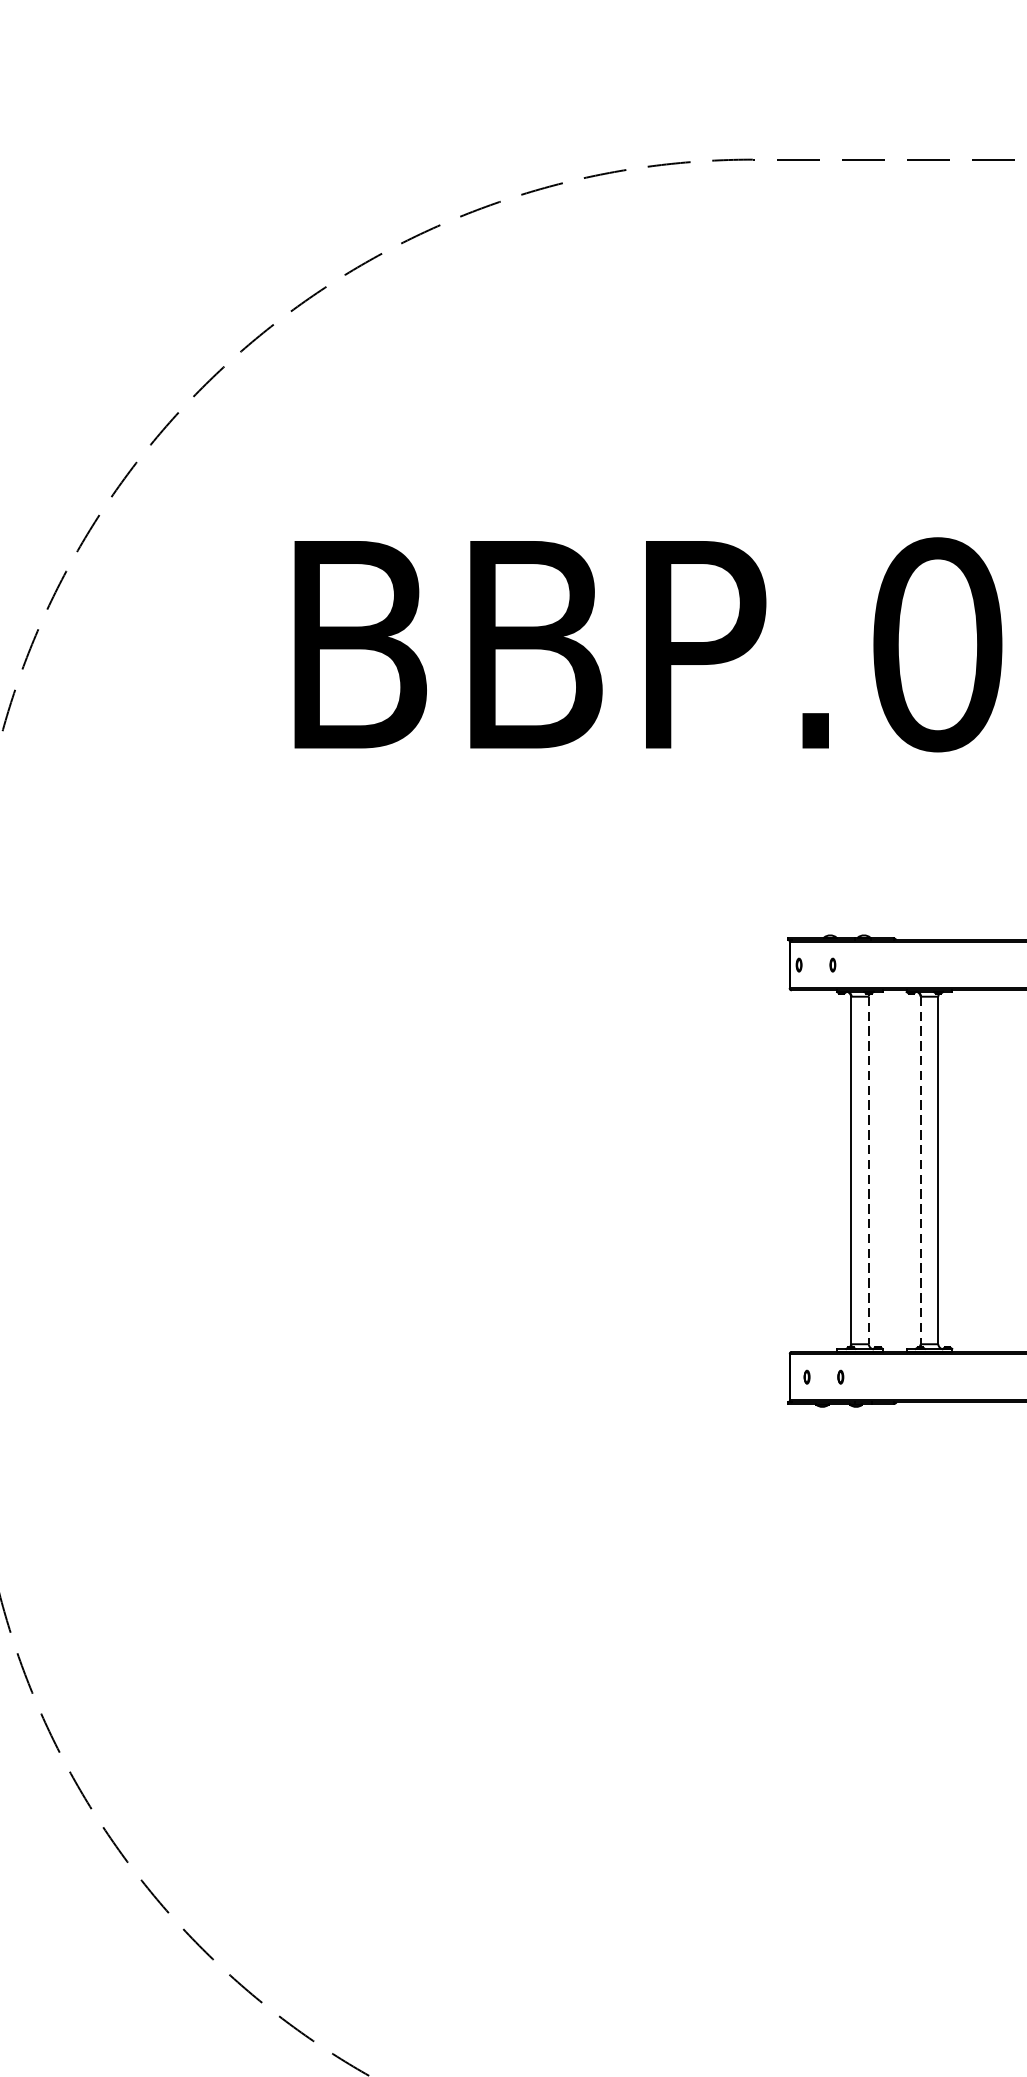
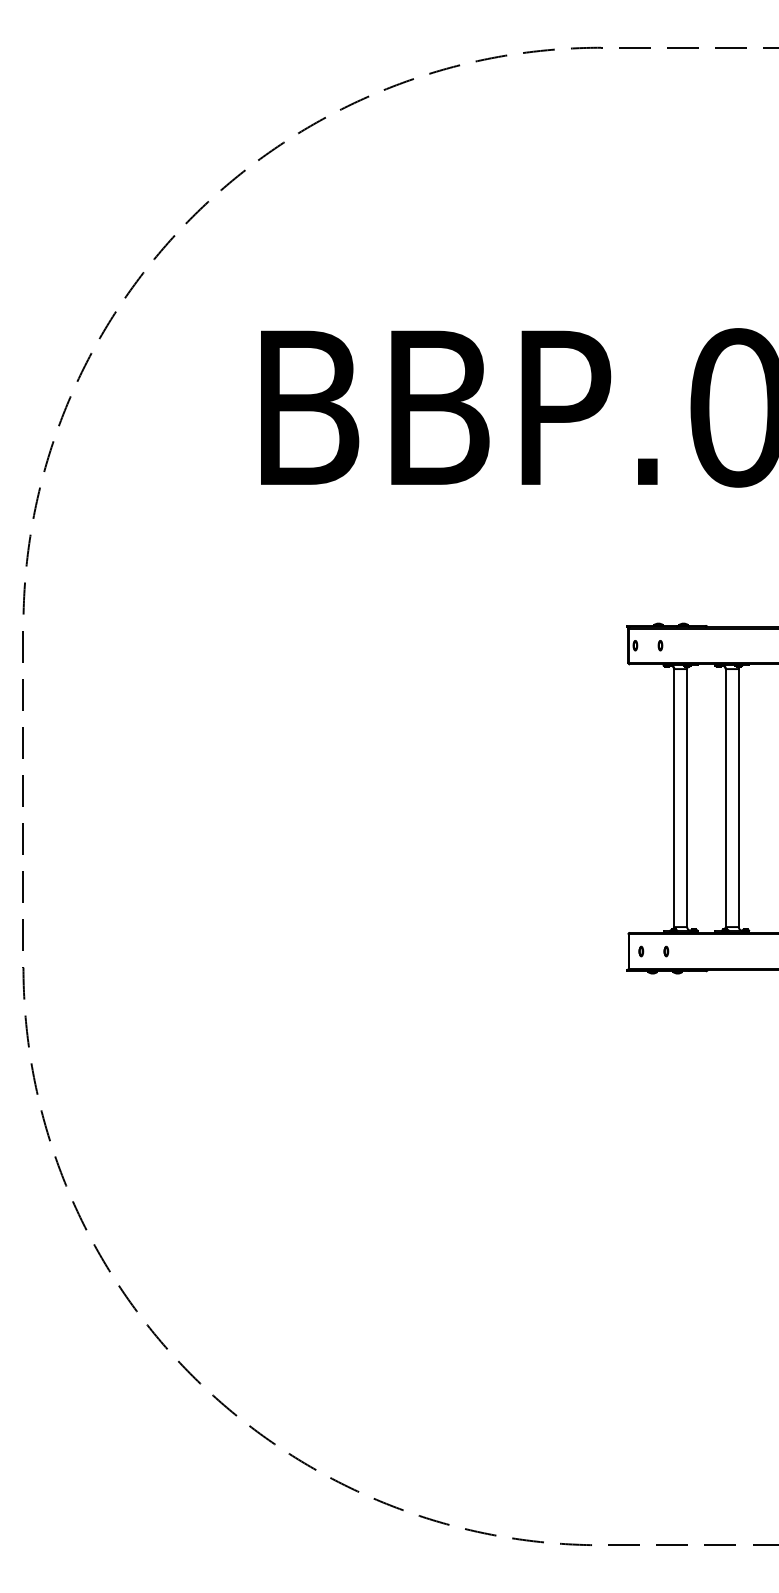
line: (869, 1171) -> (687, 798), dashed -> solid
line: (920, 1171) -> (725, 798), dashed -> solid

